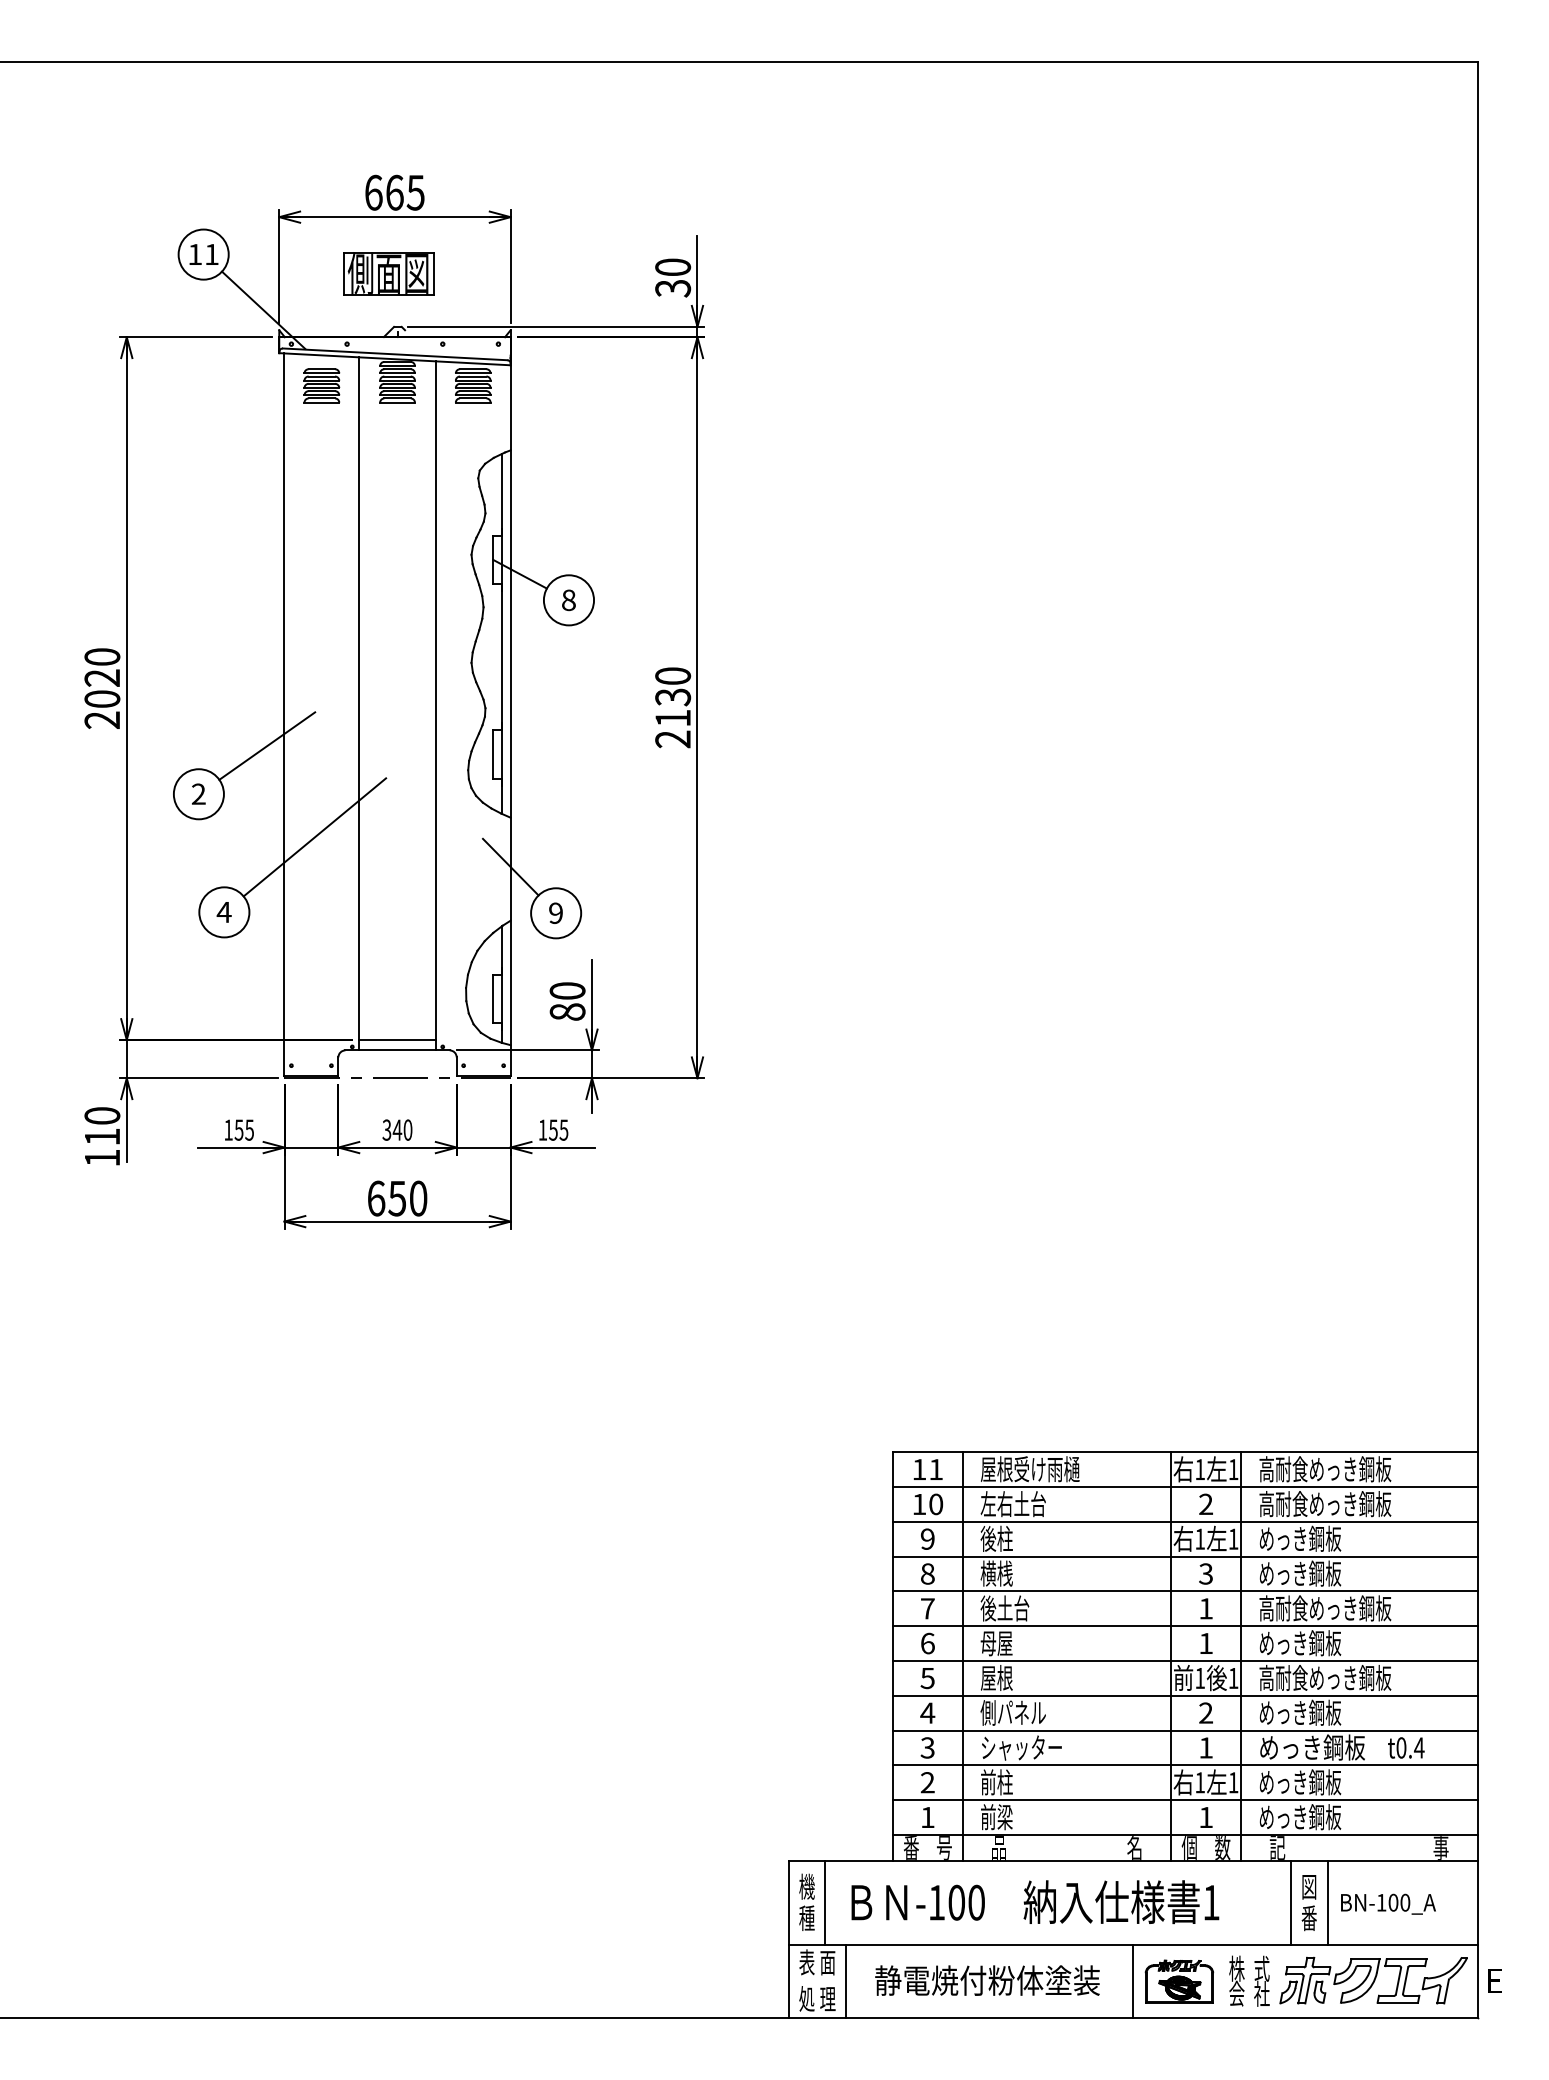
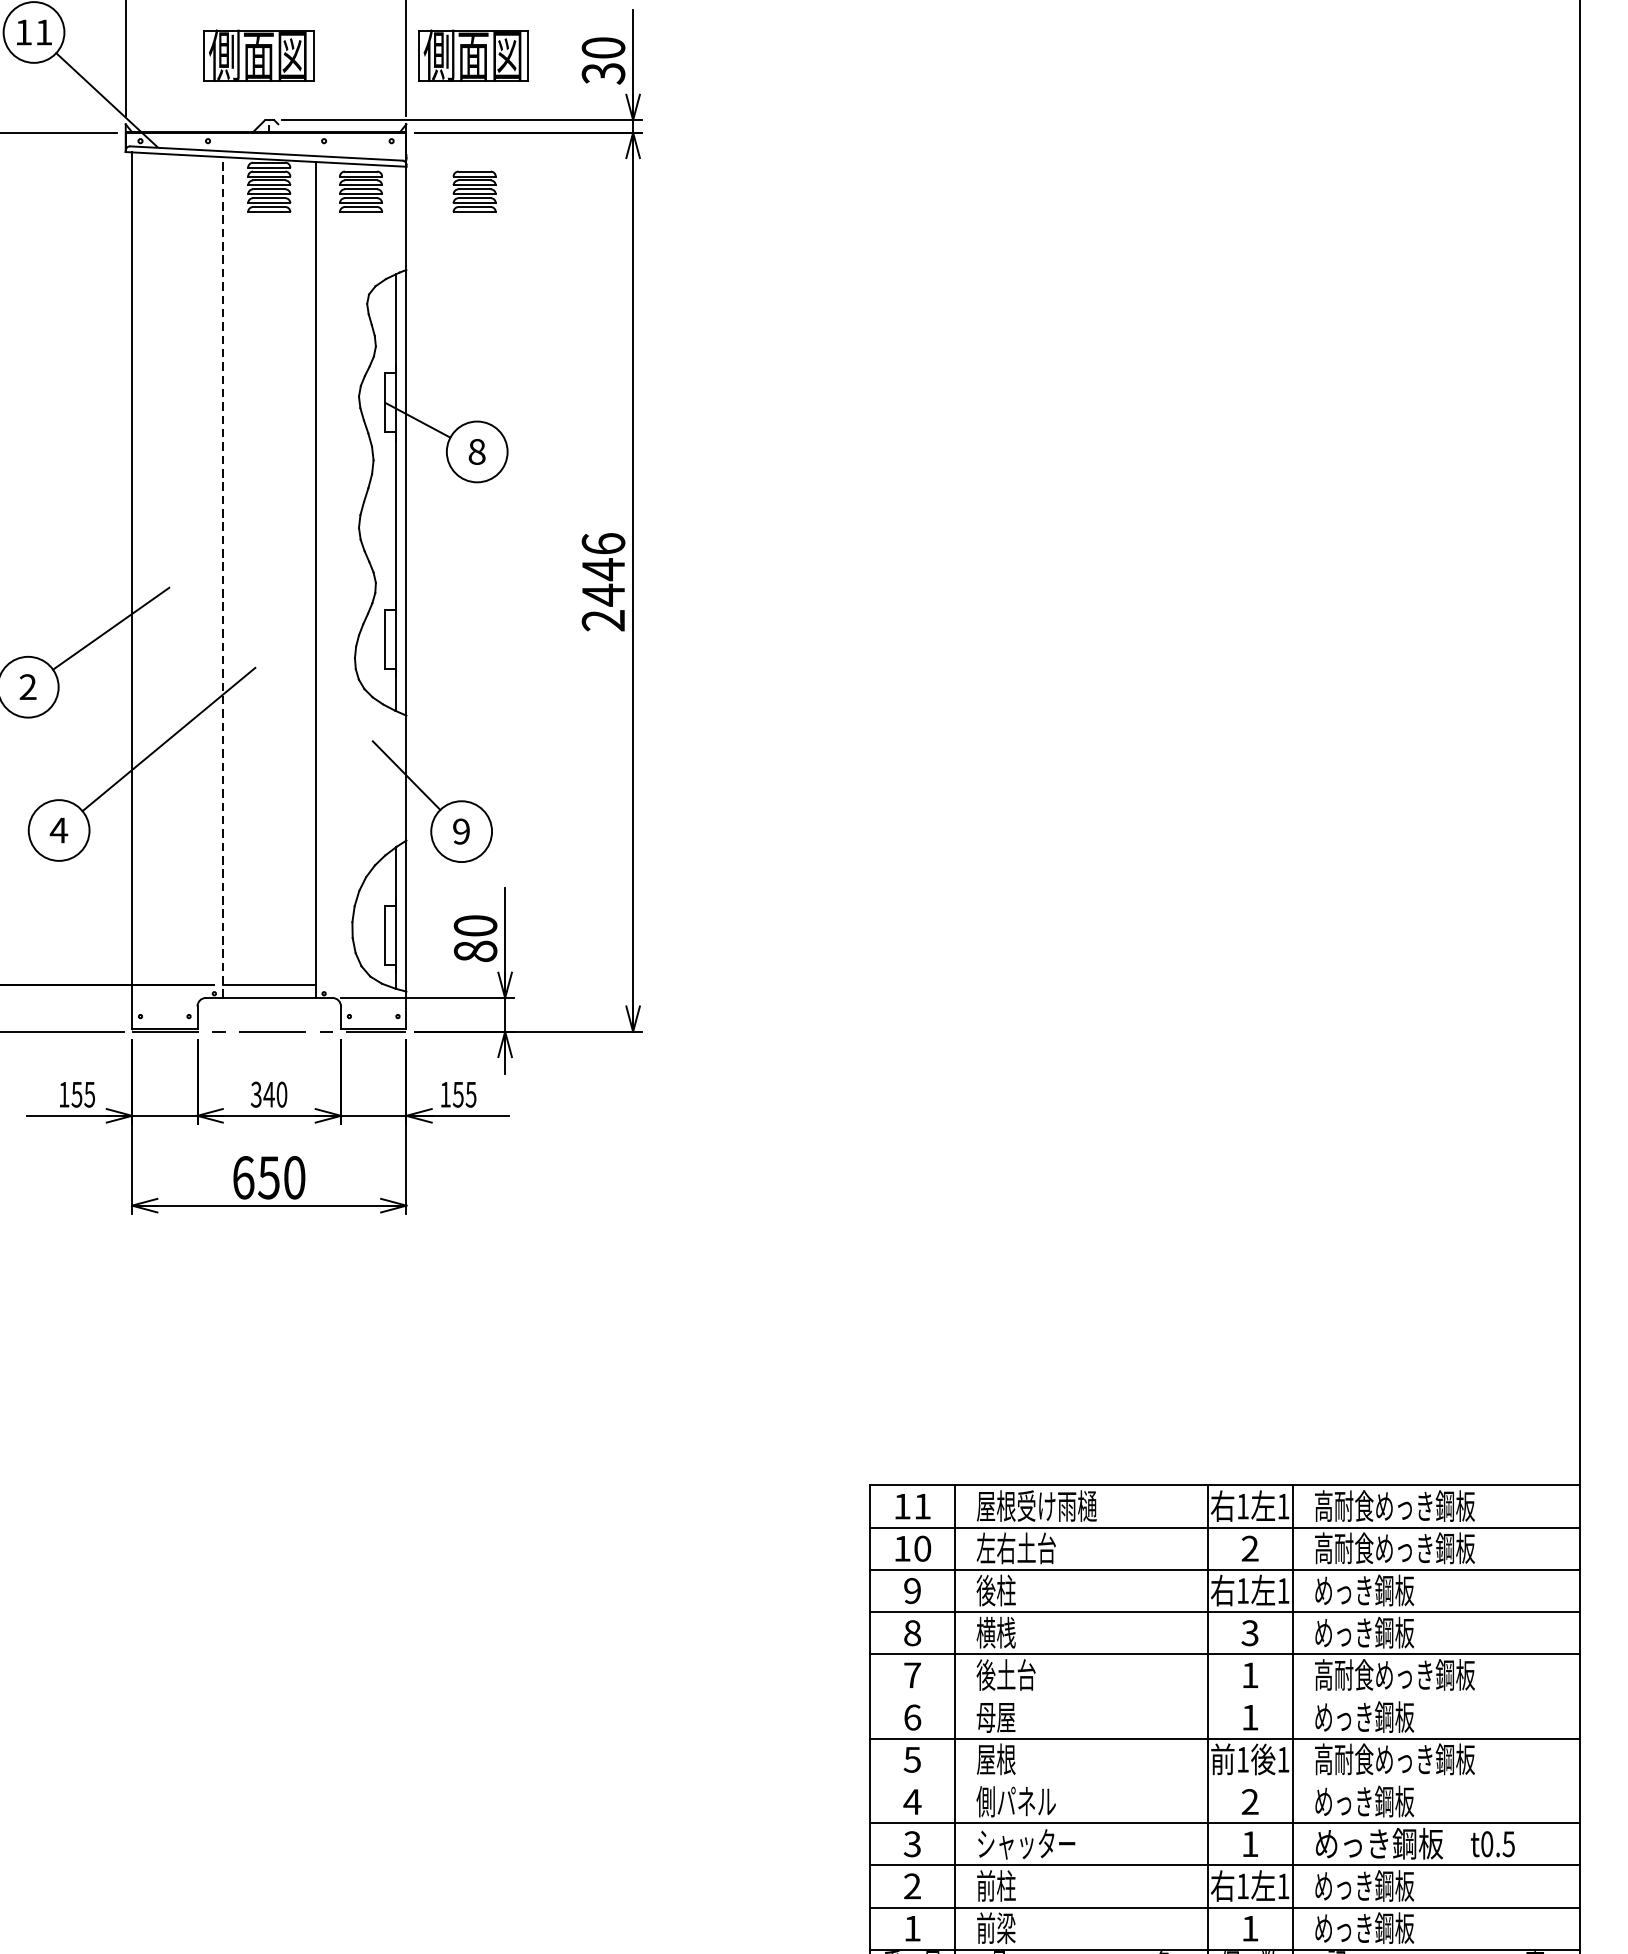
part: (565, 273) -> (473, 55), added
part: (321, 385) -> (474, 191), moved
text: (673, 697) -> (604, 569), 2130 -> 2446
line: (359, 703) -> (223, 577), solid -> dashed
line: (1185, 1626) -> (1225, 1696), removed
line: (1185, 1695) -> (1225, 1780), removed
text: (1419, 1747) -> (1509, 1843), t0.4 -> t0.5

